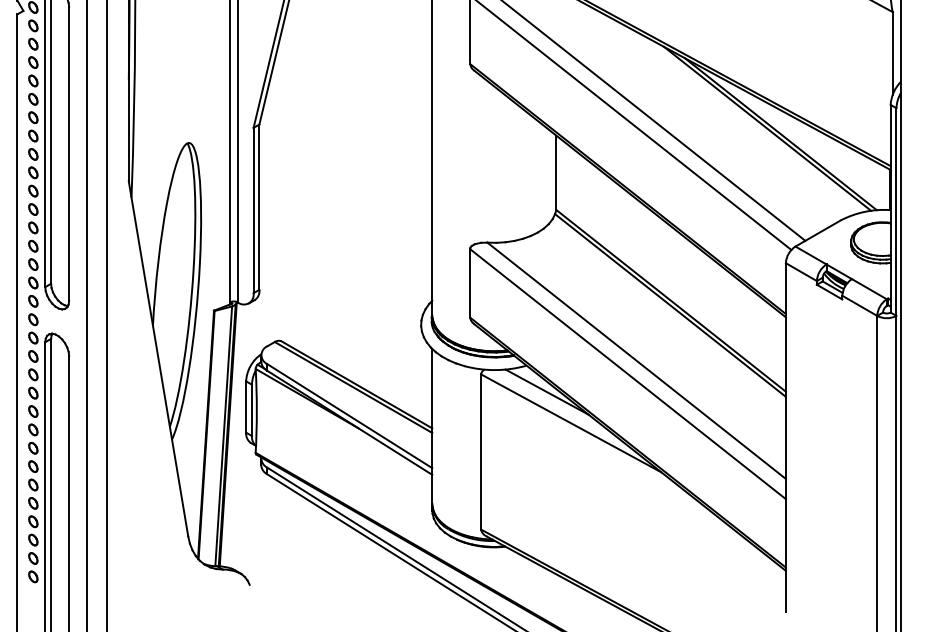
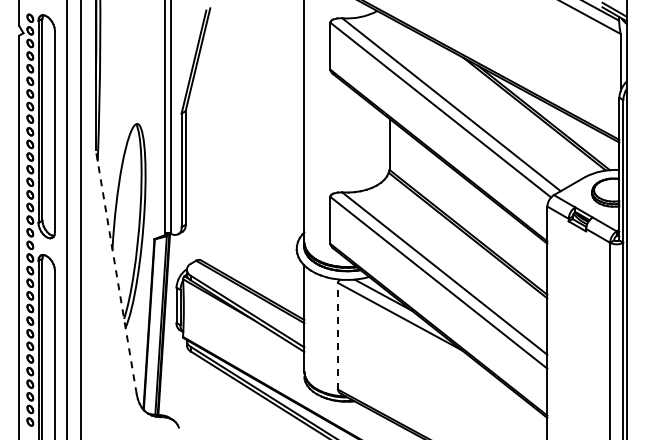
line: (158, 359) -> (116, 272), solid -> dashed
line: (480, 450) -> (337, 335), solid -> dashed

